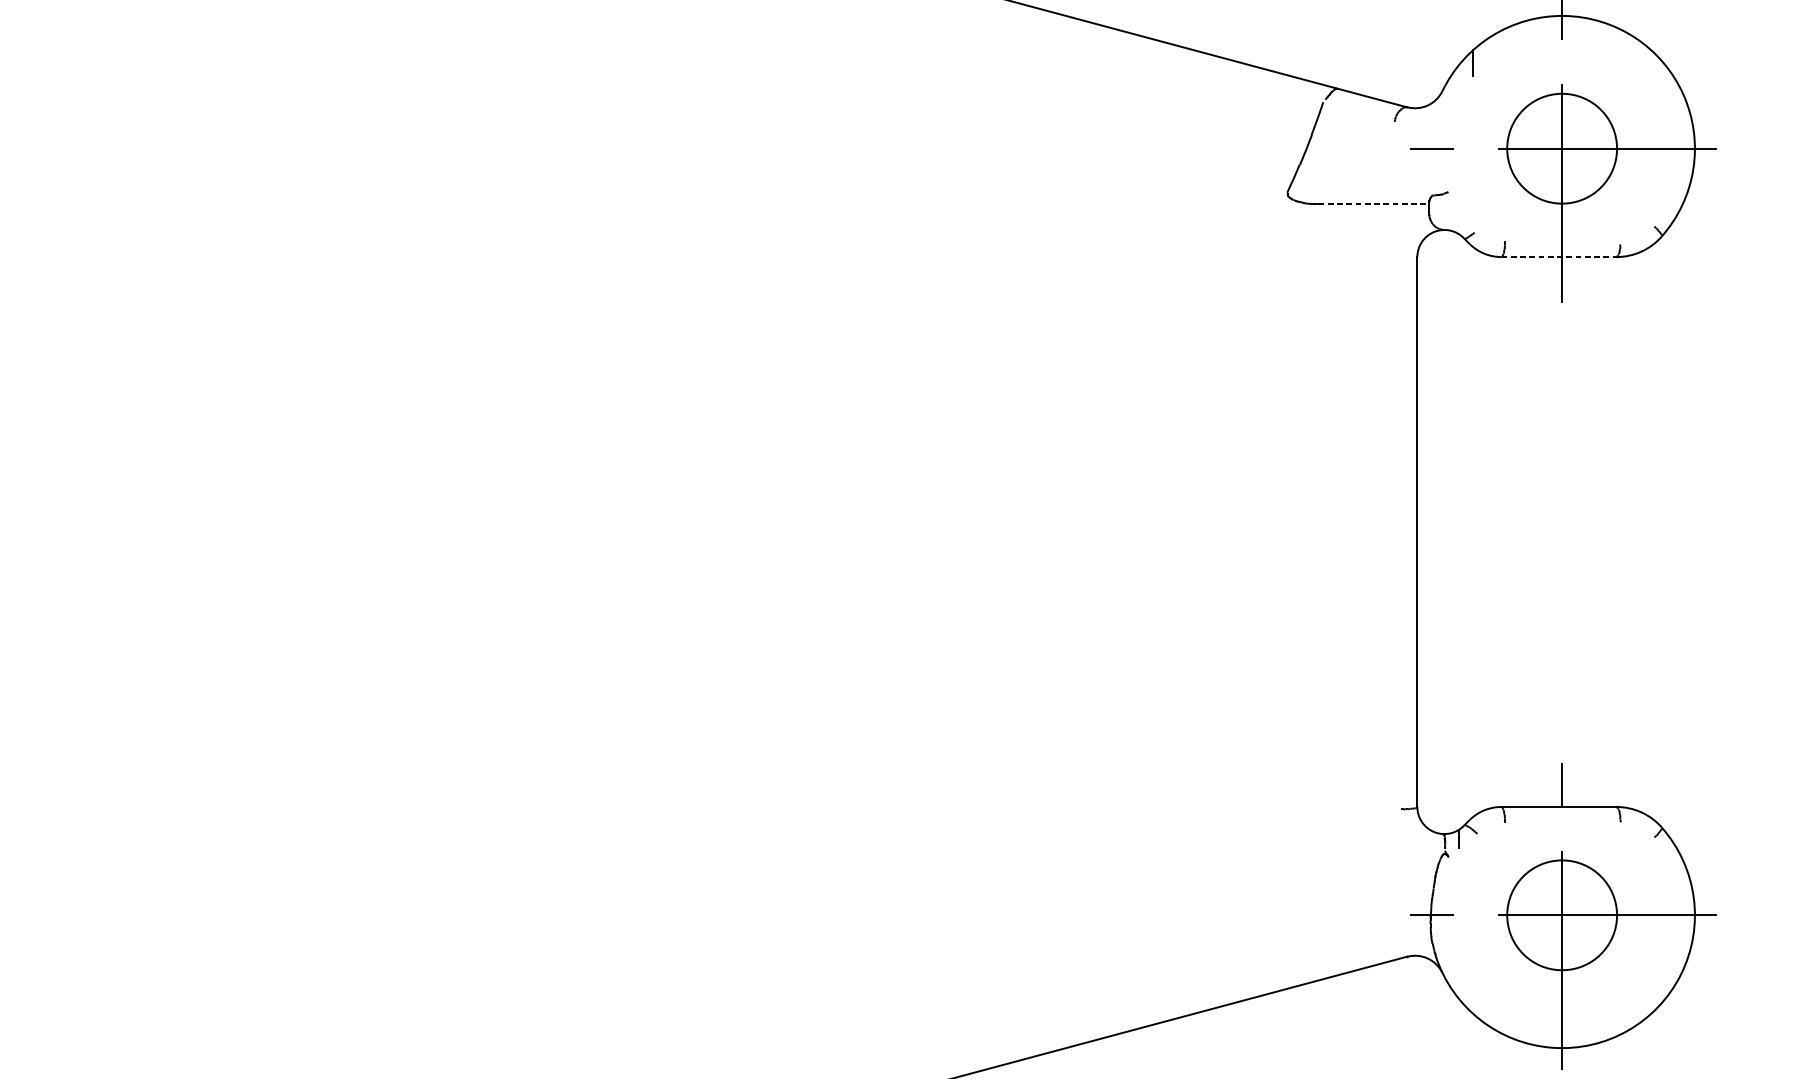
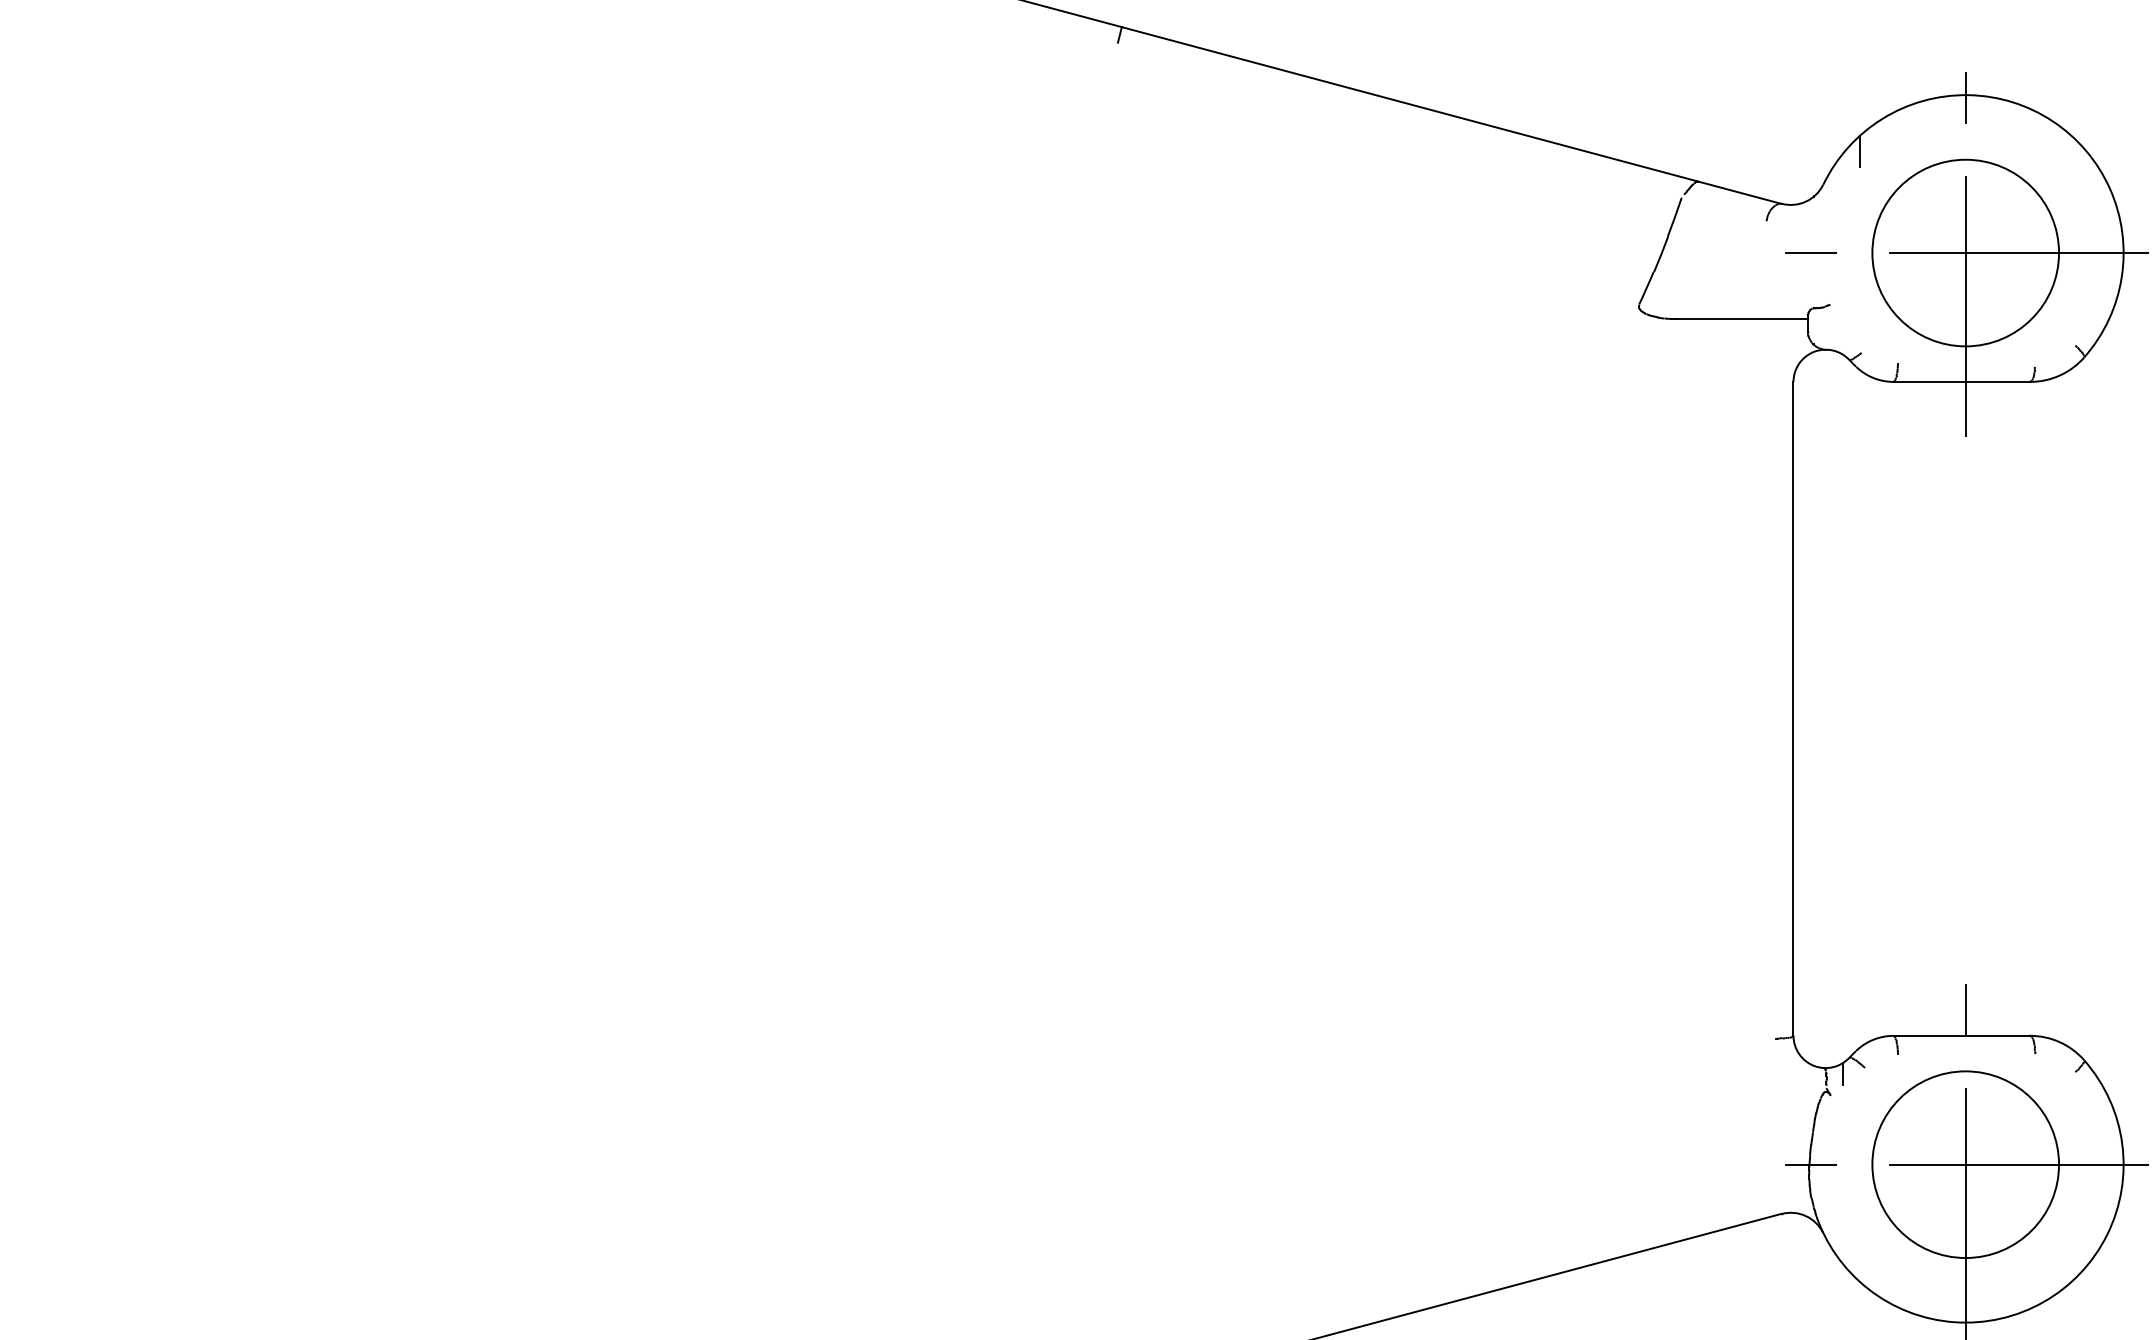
circle: (1561, 148) -> (1965, 252), size x1.43
line: (1373, 204) -> (1741, 319), dashed -> solid
line: (1559, 256) -> (1962, 381), dashed -> solid
circle: (1561, 915) -> (1965, 1164), size x1.43

